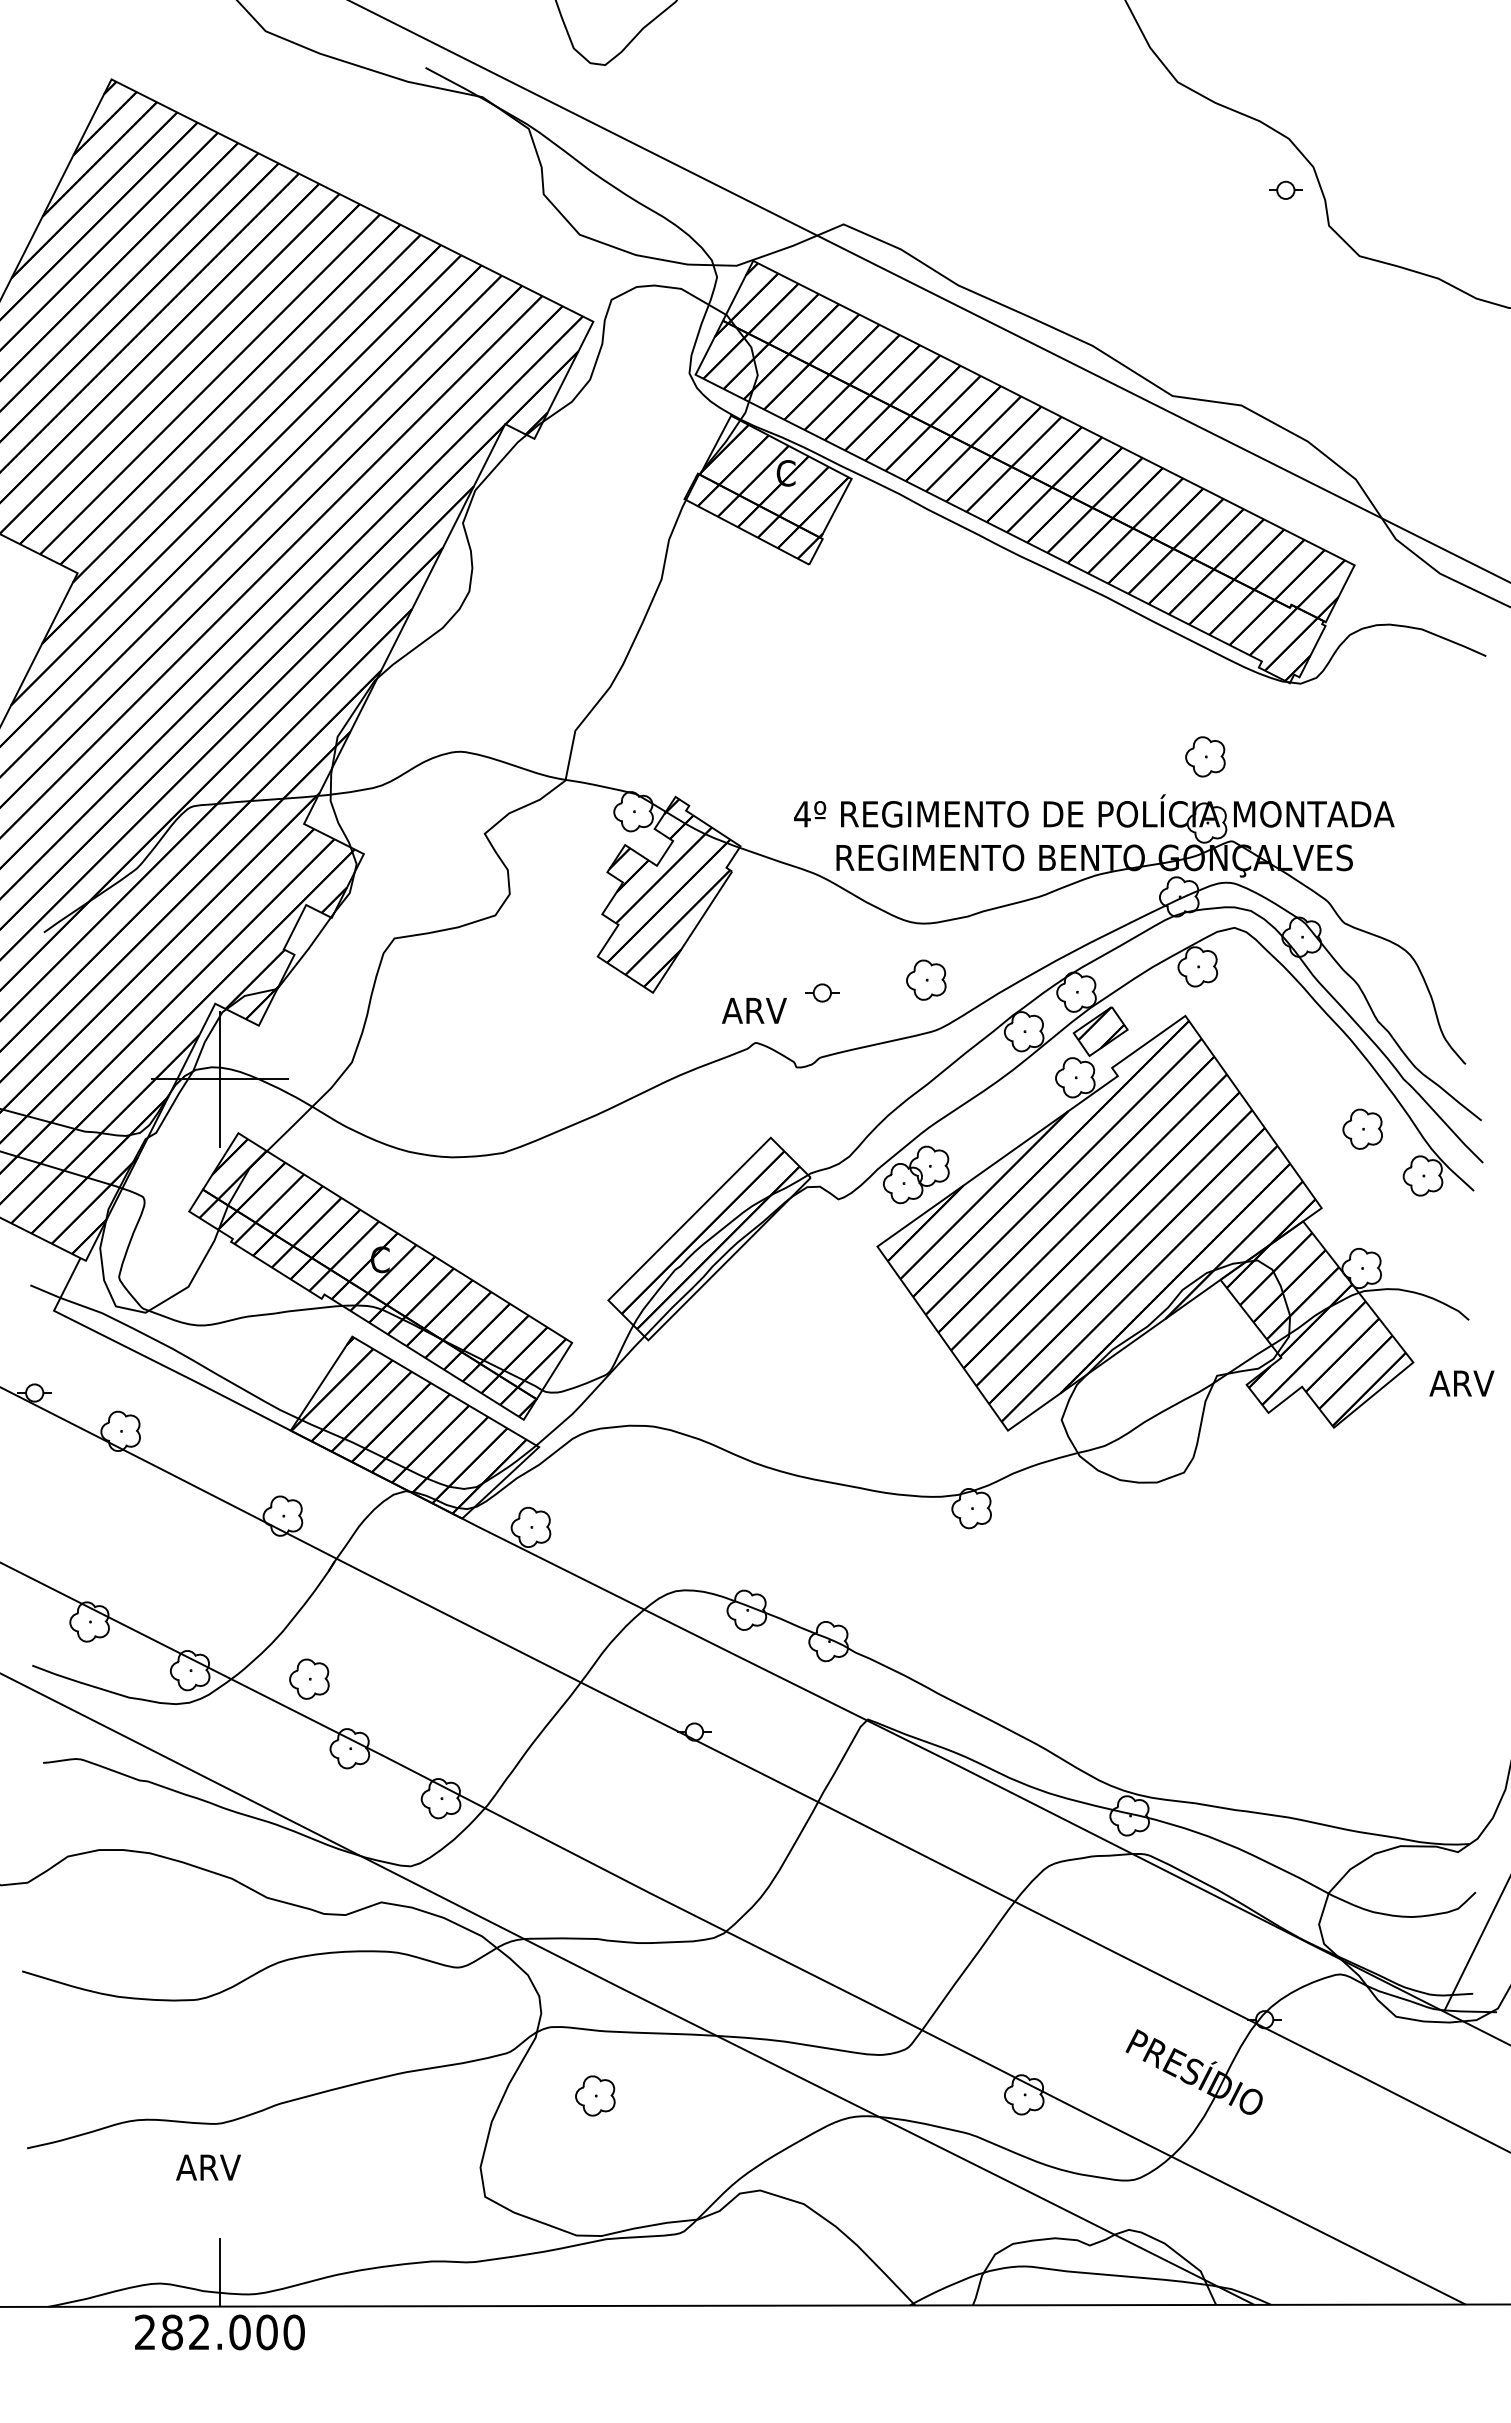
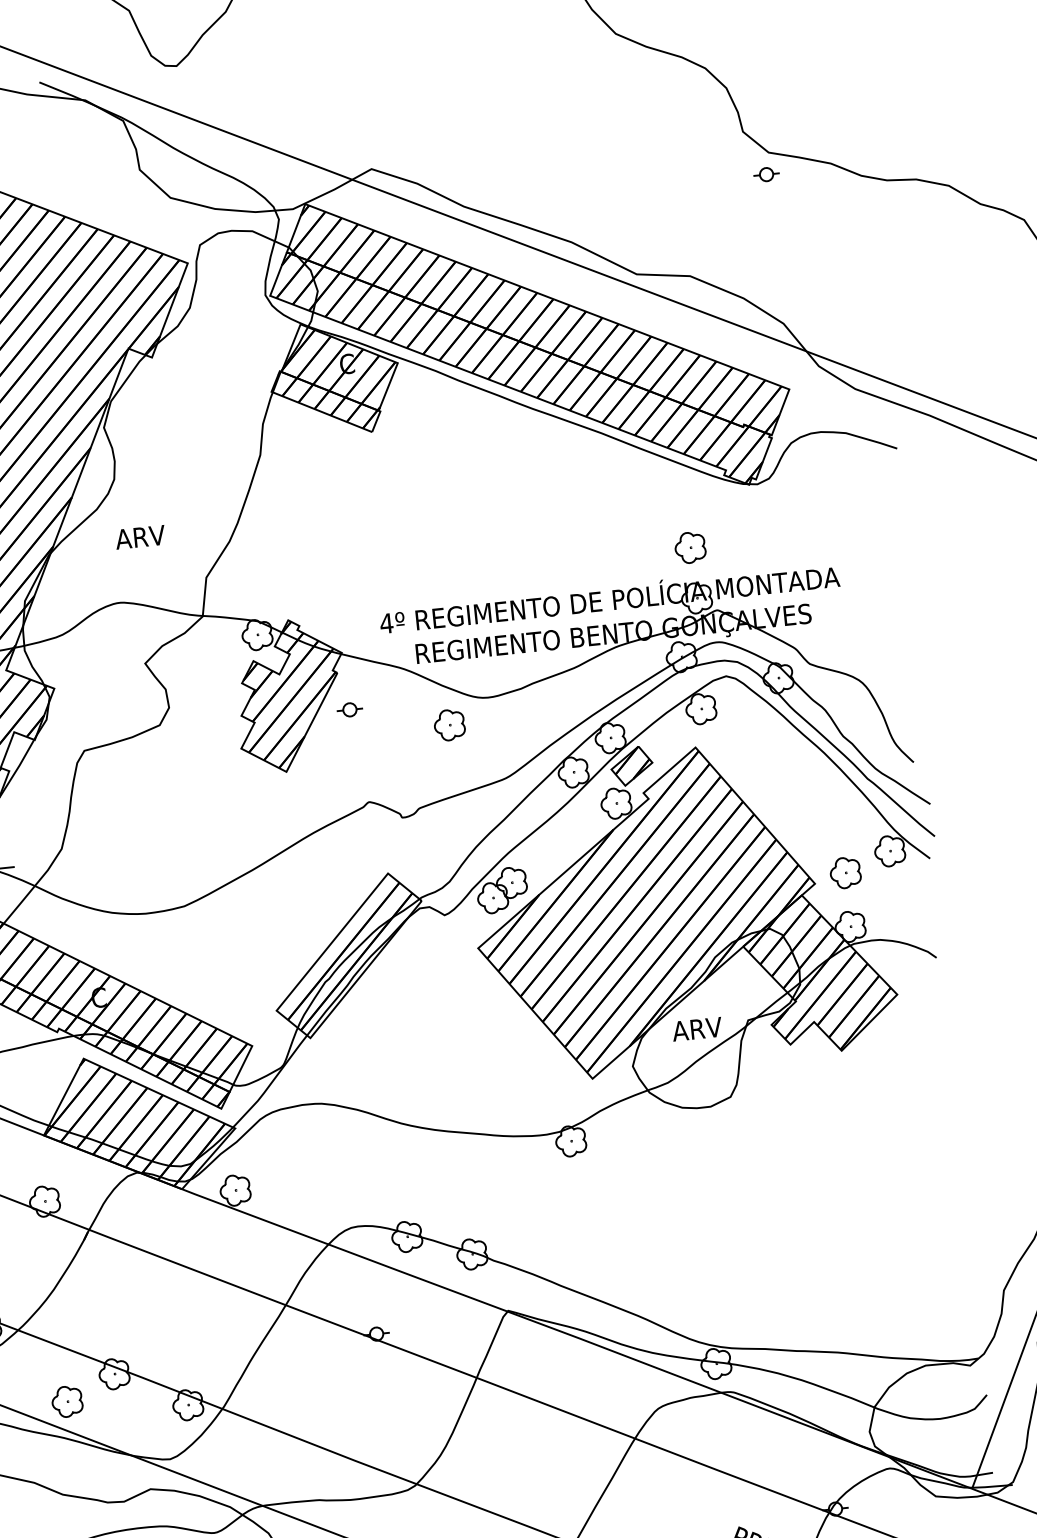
part: (1285, 189) -> (766, 173), moved
part: (926, 979) -> (449, 724), moved
part: (822, 992) -> (349, 709), moved
text: (754, 1010) -> (140, 537), moved
part: (1362, 1128) -> (845, 872), moved
text: (1461, 1383) -> (696, 1029), moved
part: (309, 1678) -> (67, 1401), moved

